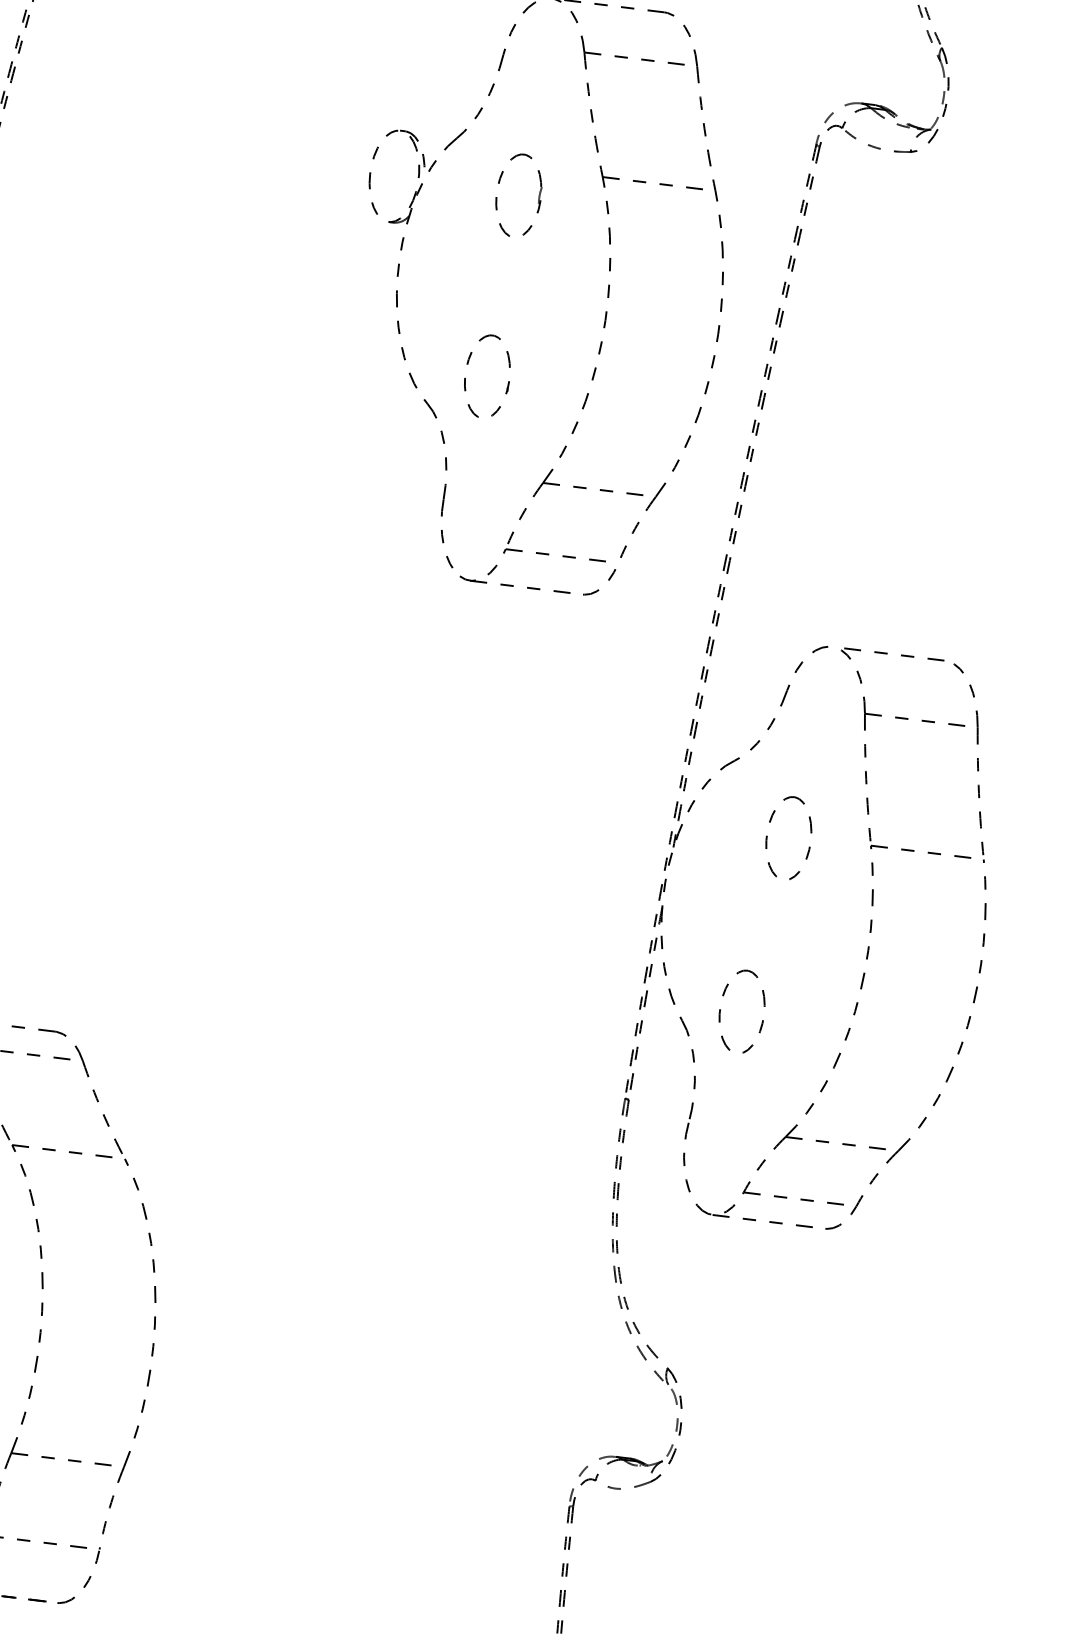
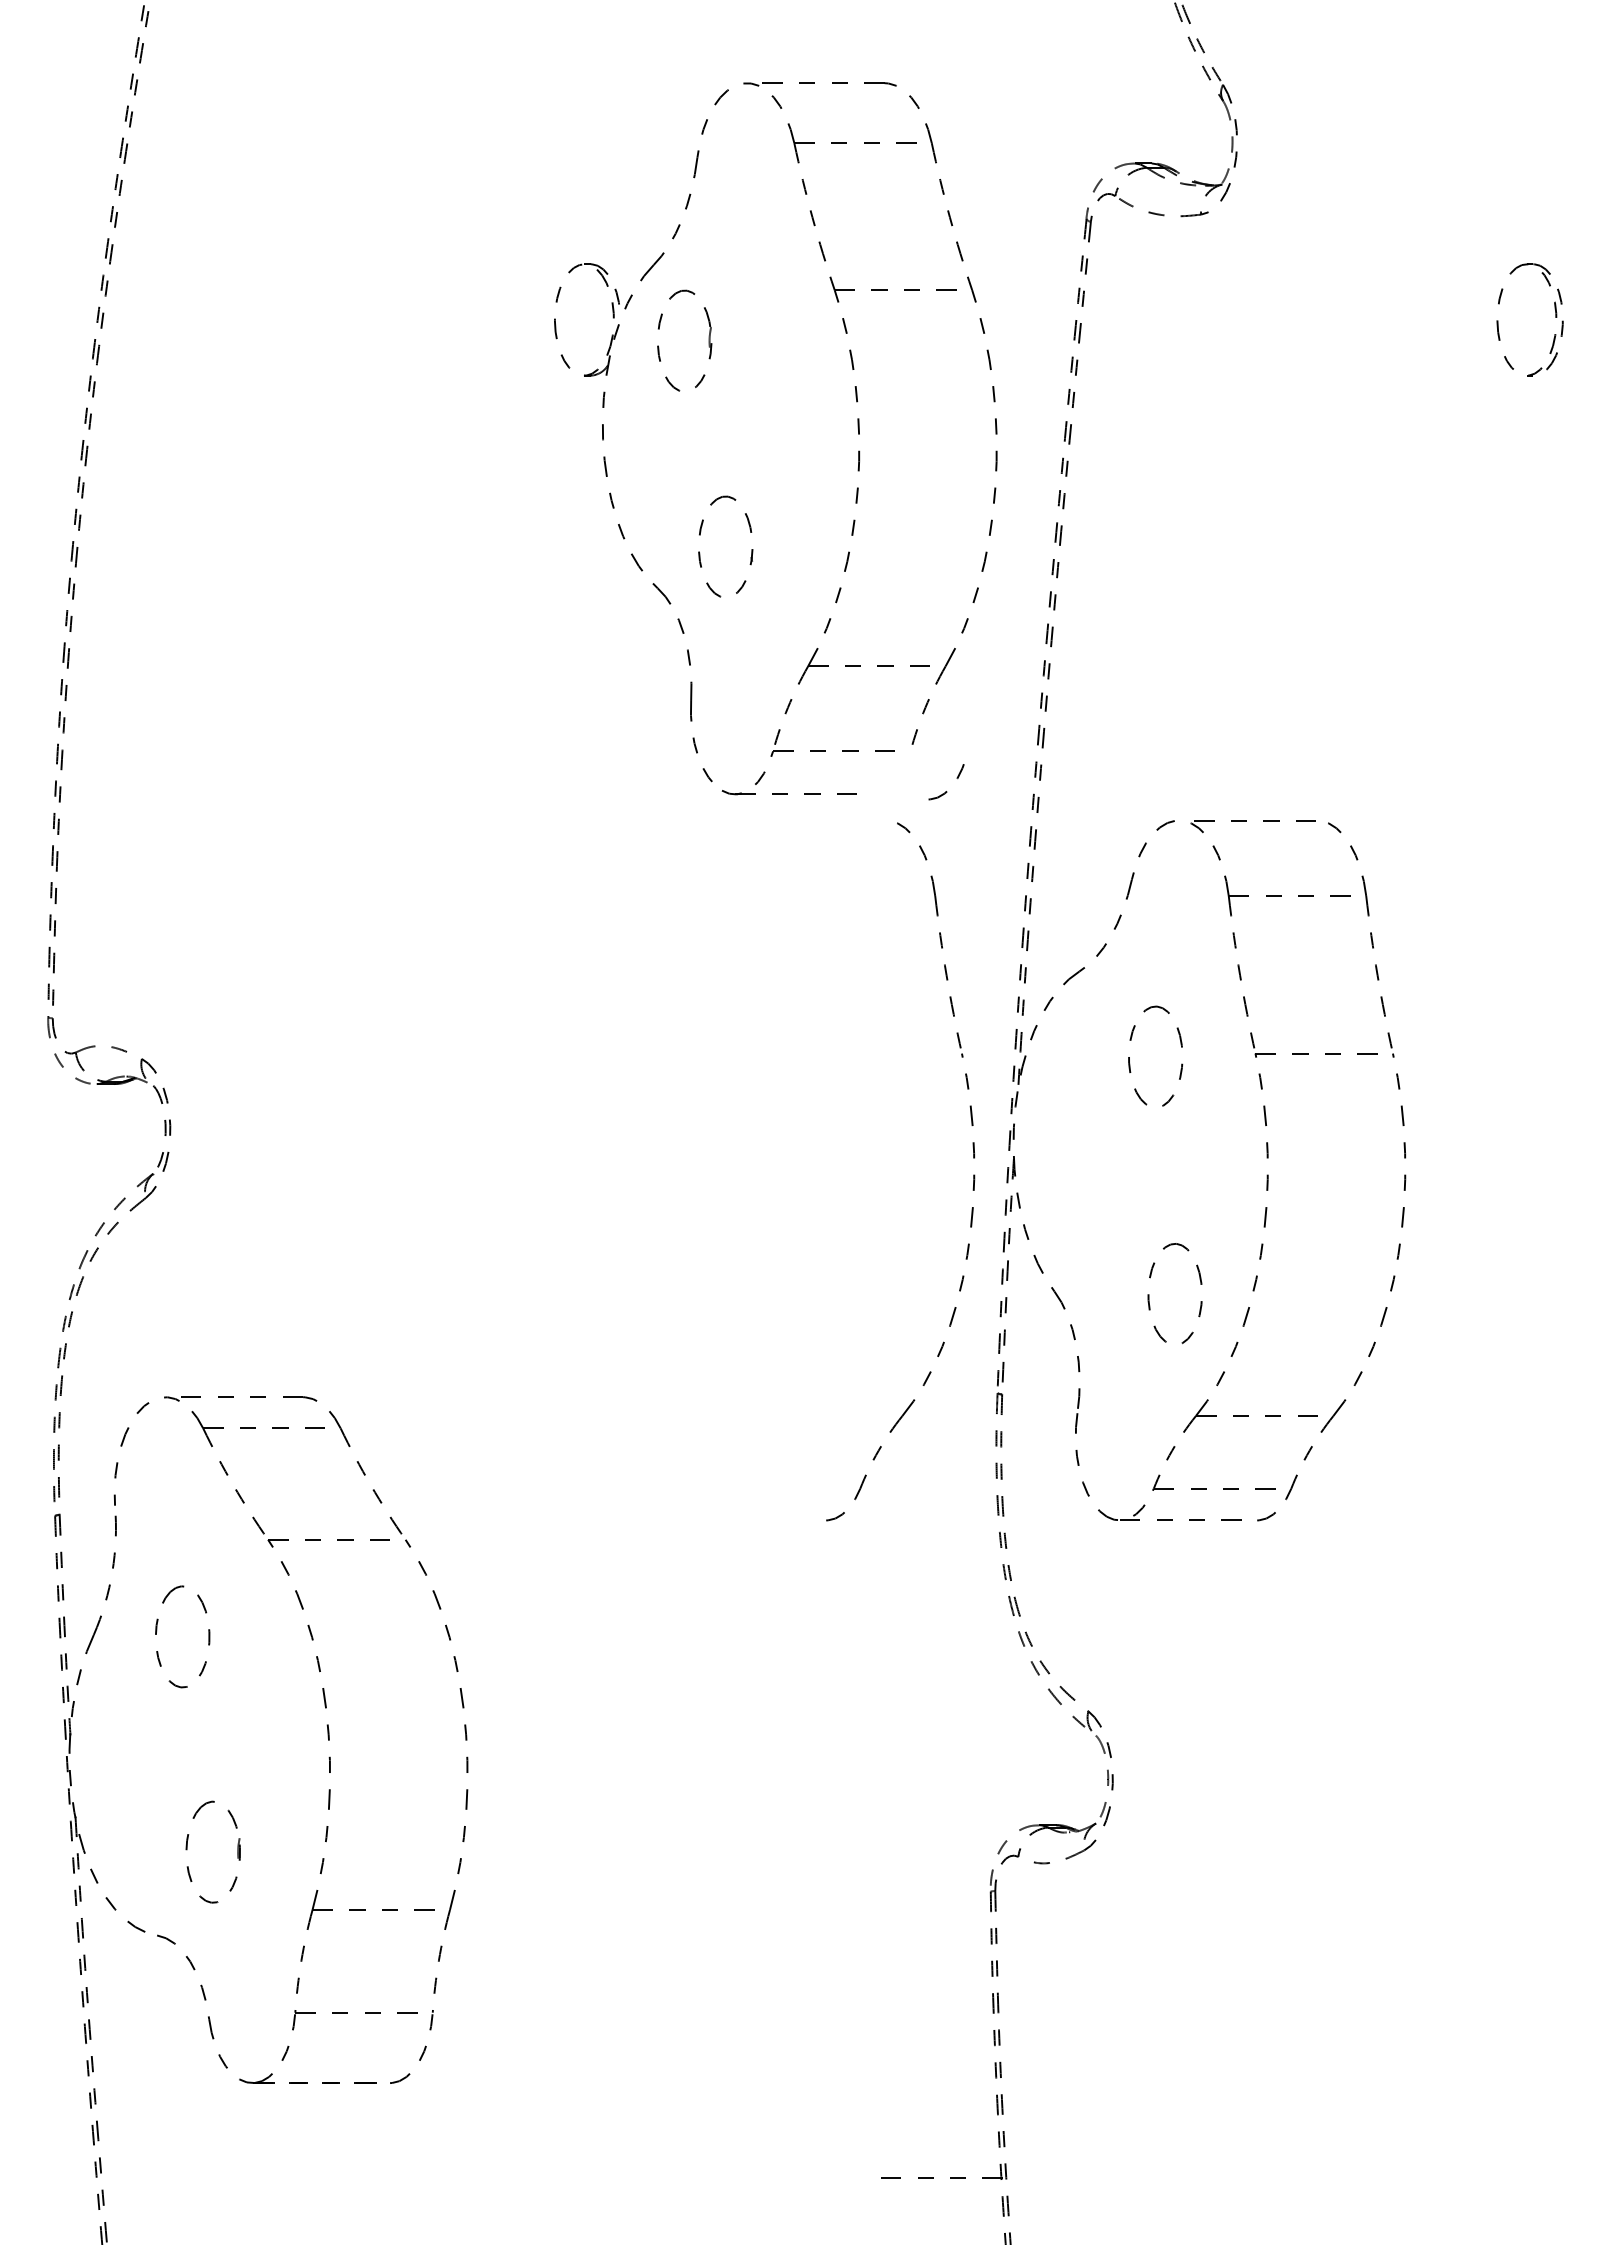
part: (538, 197) -> (708, 340), moved
curve: (598, 589) -> (946, 791), moved
part: (627, 916) -> (973, 1174), added
part: (720, 1009) -> (1149, 1294), moved

